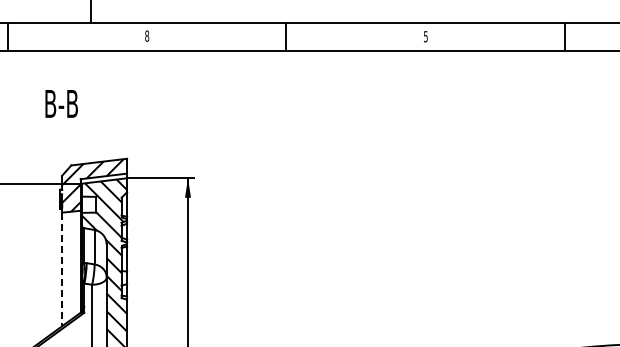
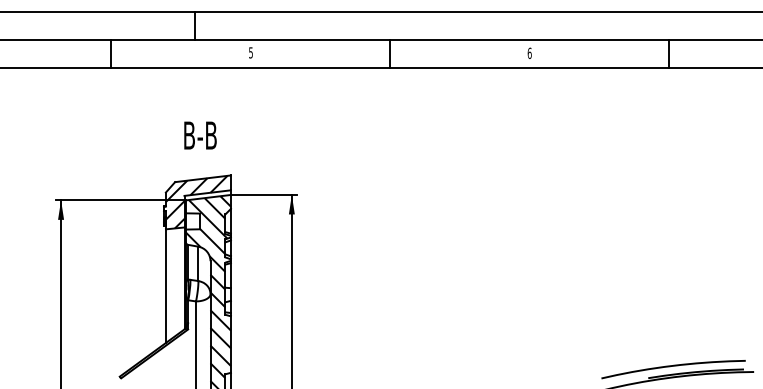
text: (146, 35) -> (250, 52), 8 -> 5
text: (425, 35) -> (529, 52), 5 -> 6
text: (61, 103) -> (200, 135), moved
line: (61, 269) -> (165, 286), dashed -> solid

